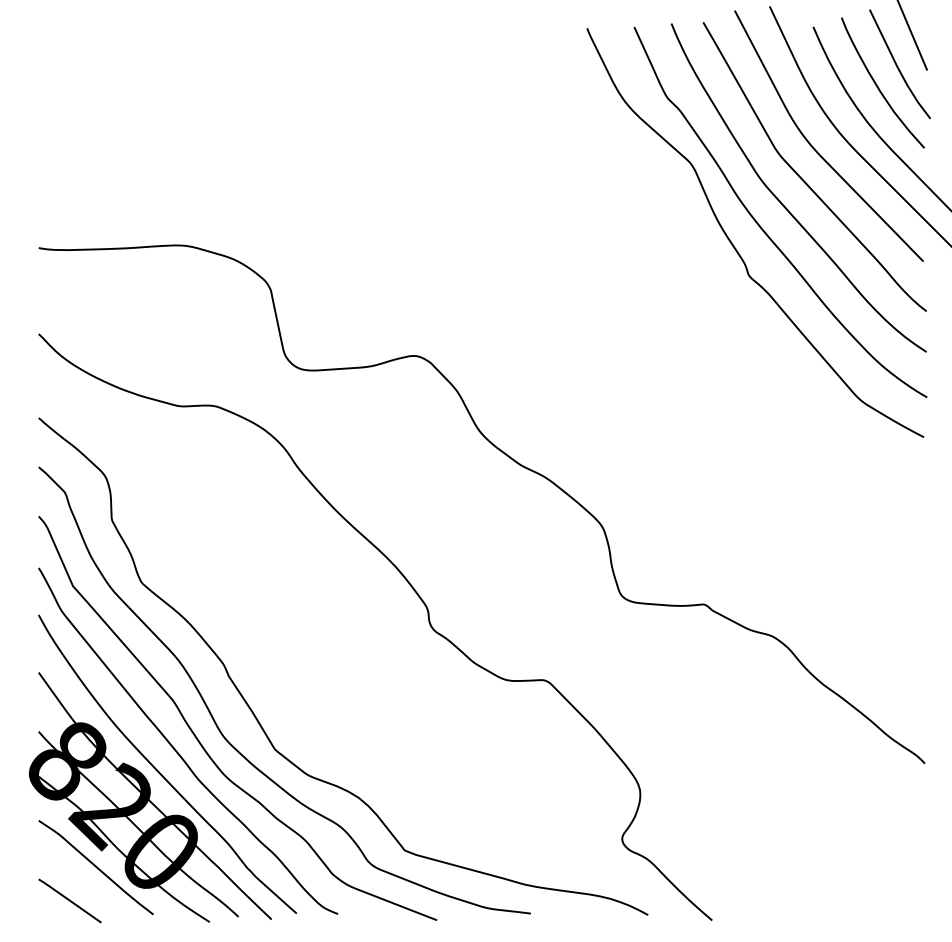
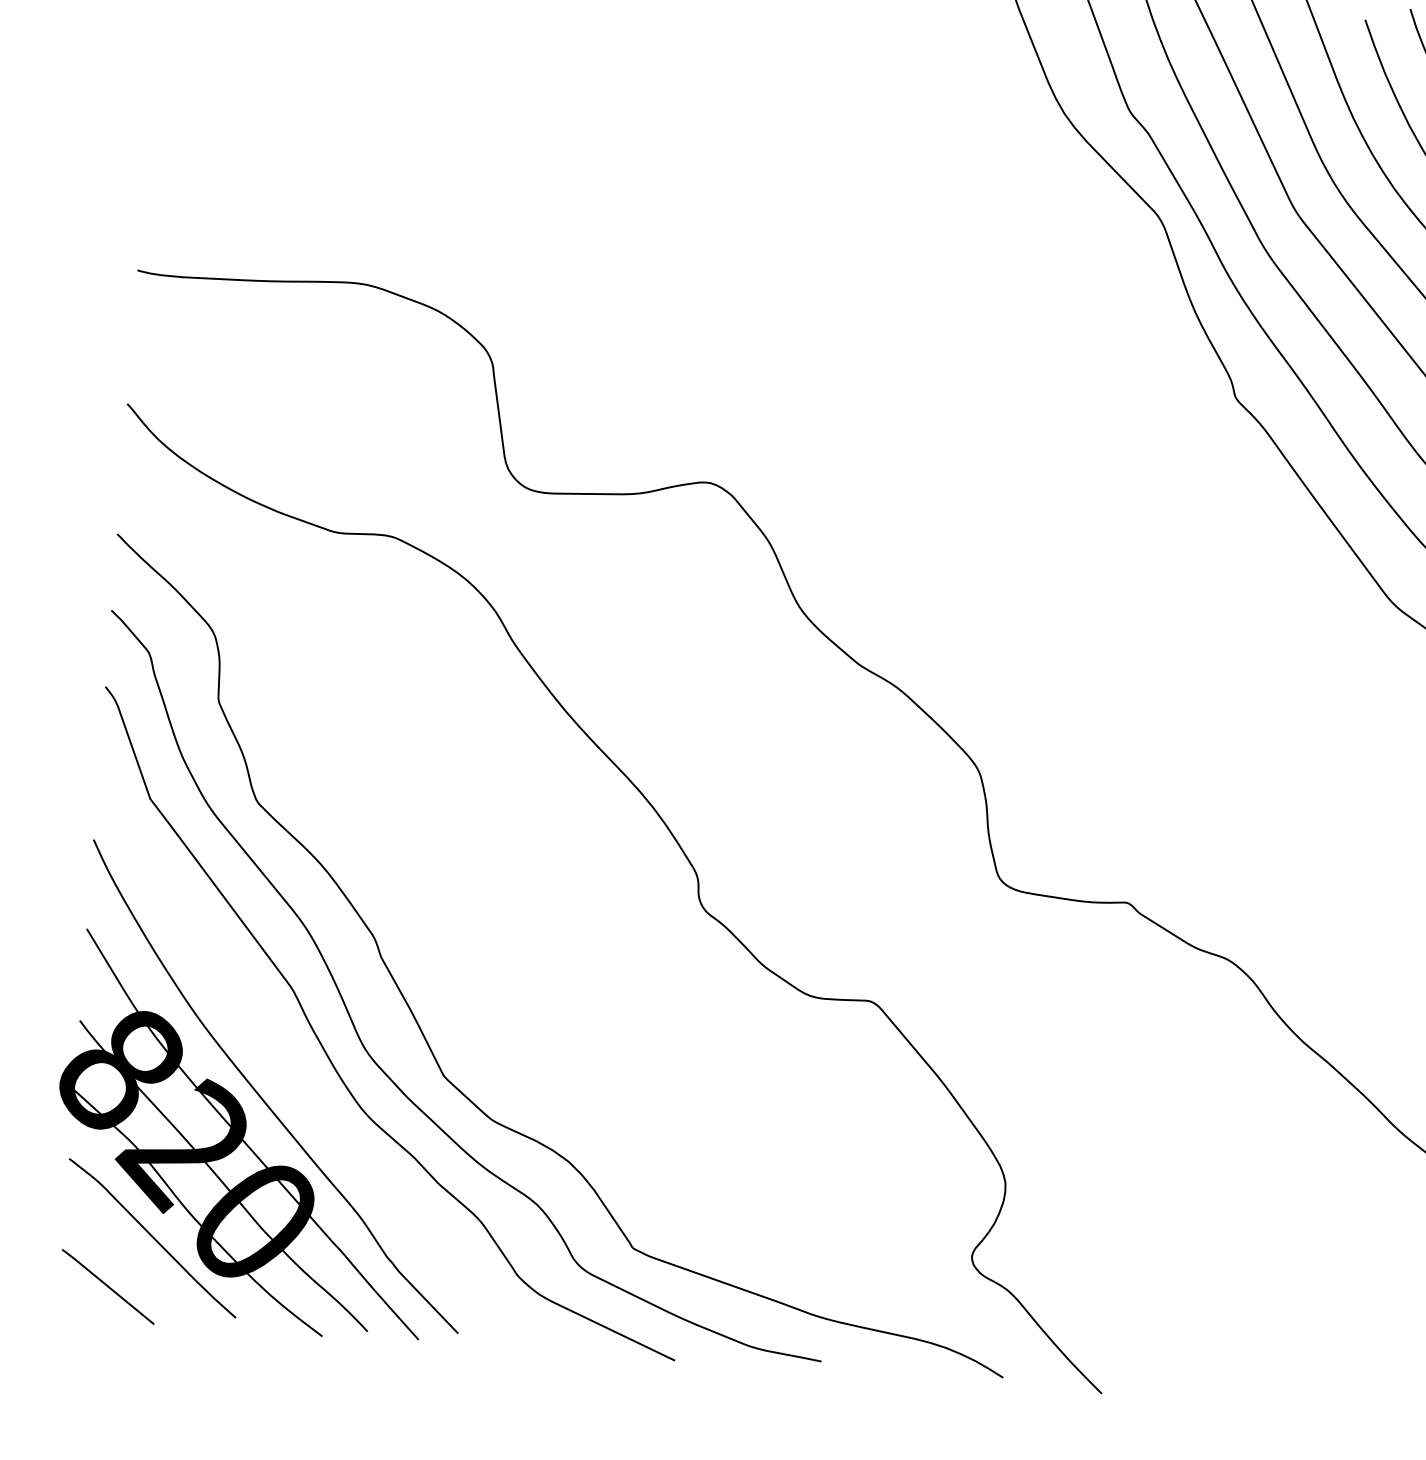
curve: (175, 748) -> (289, 1062), removed

